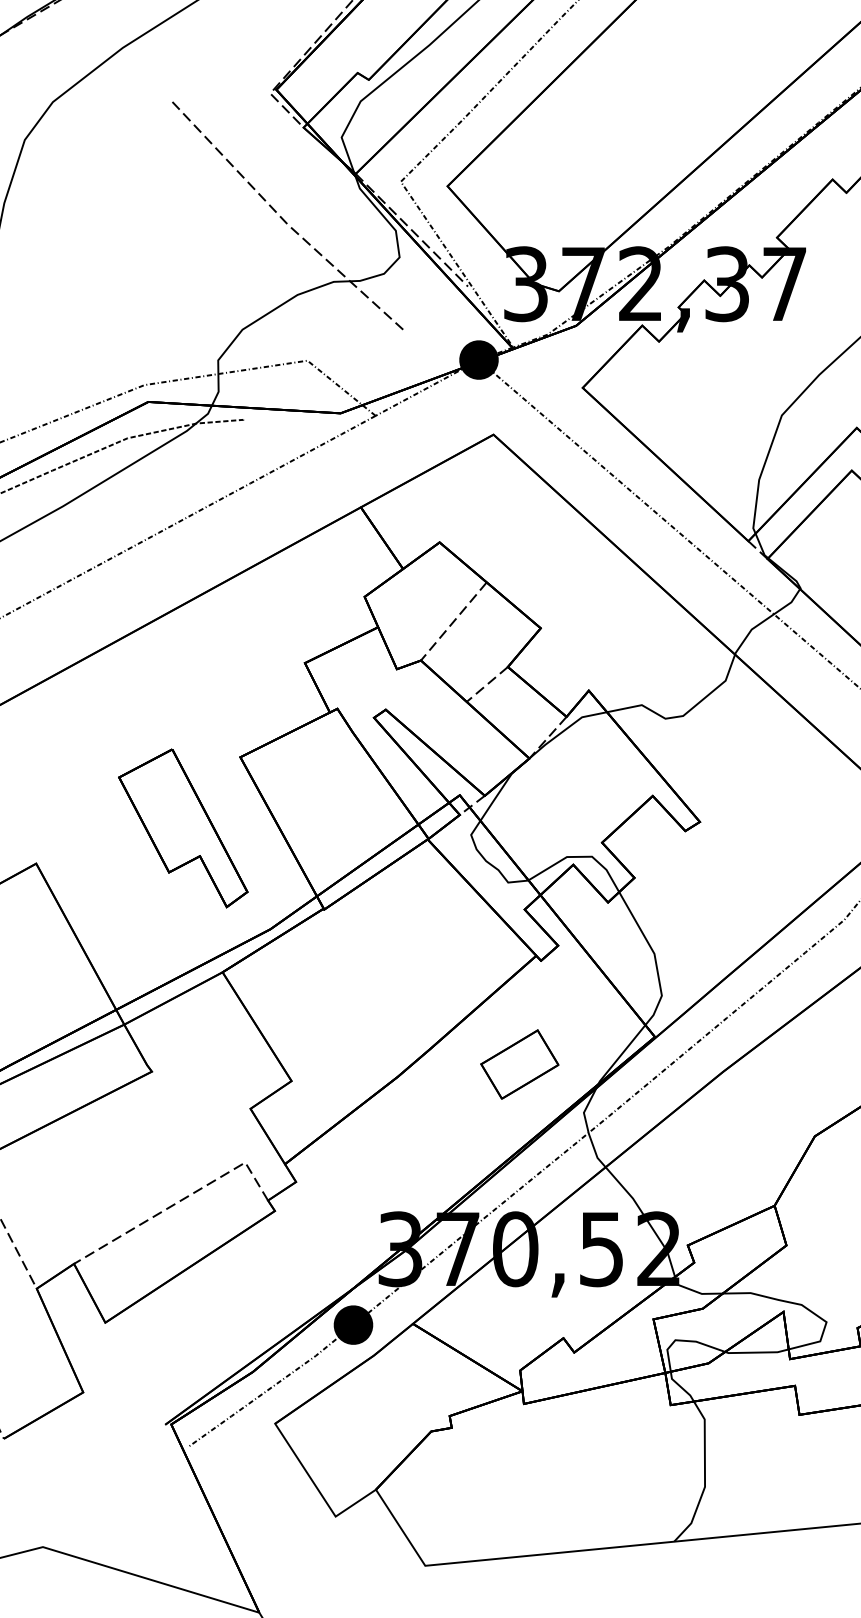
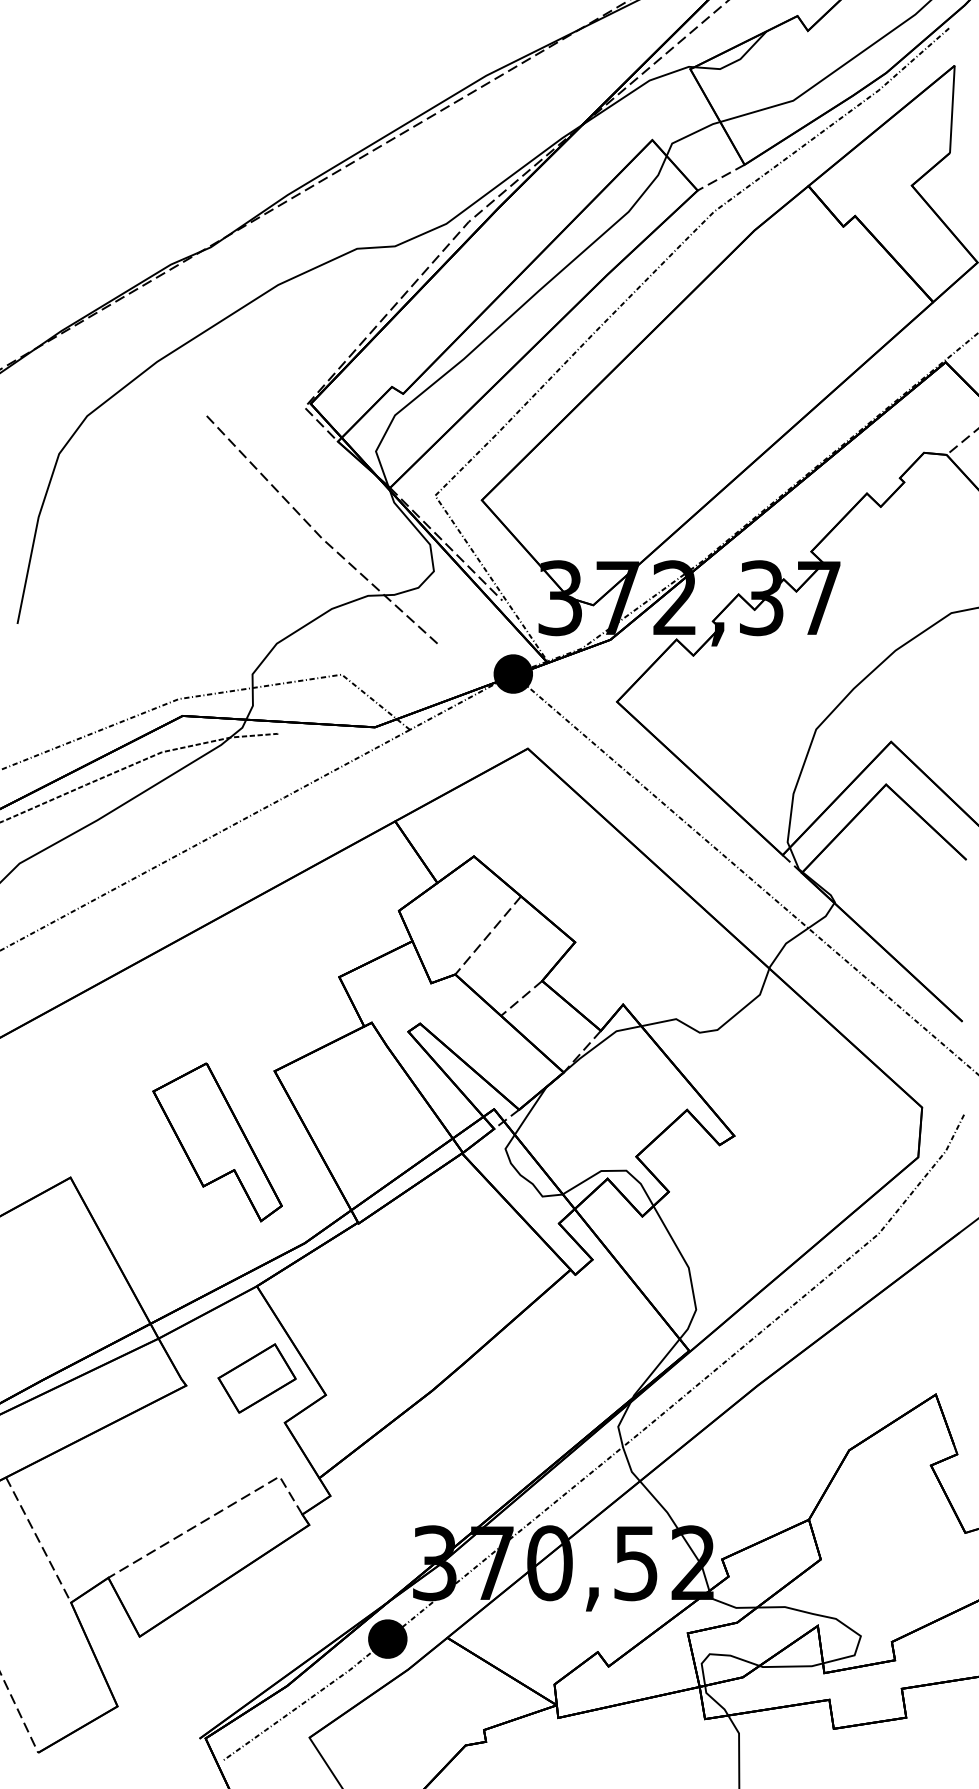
part: (519, 1064) -> (256, 1378), moved

